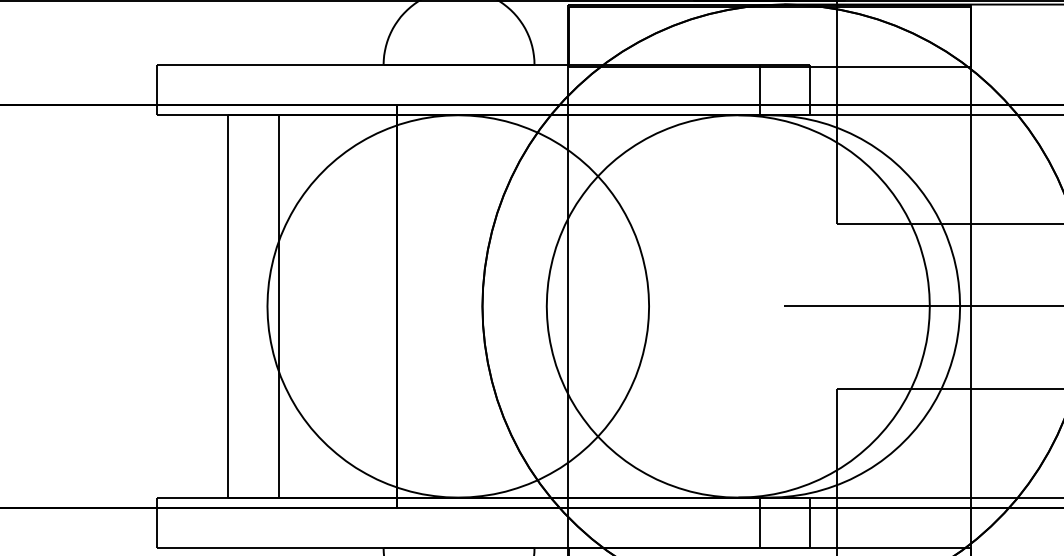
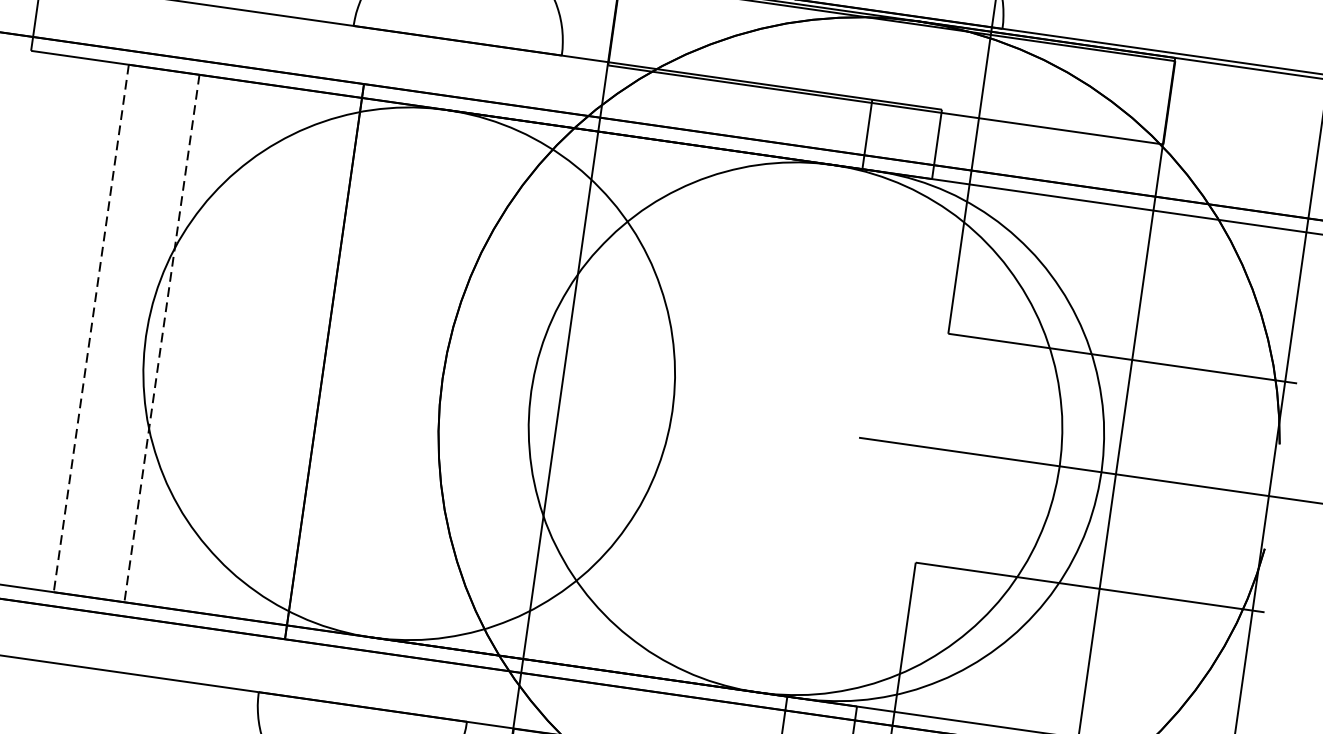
line: (227, 306) -> (90, 328), solid -> dashed
line: (279, 306) -> (162, 338), solid -> dashed

